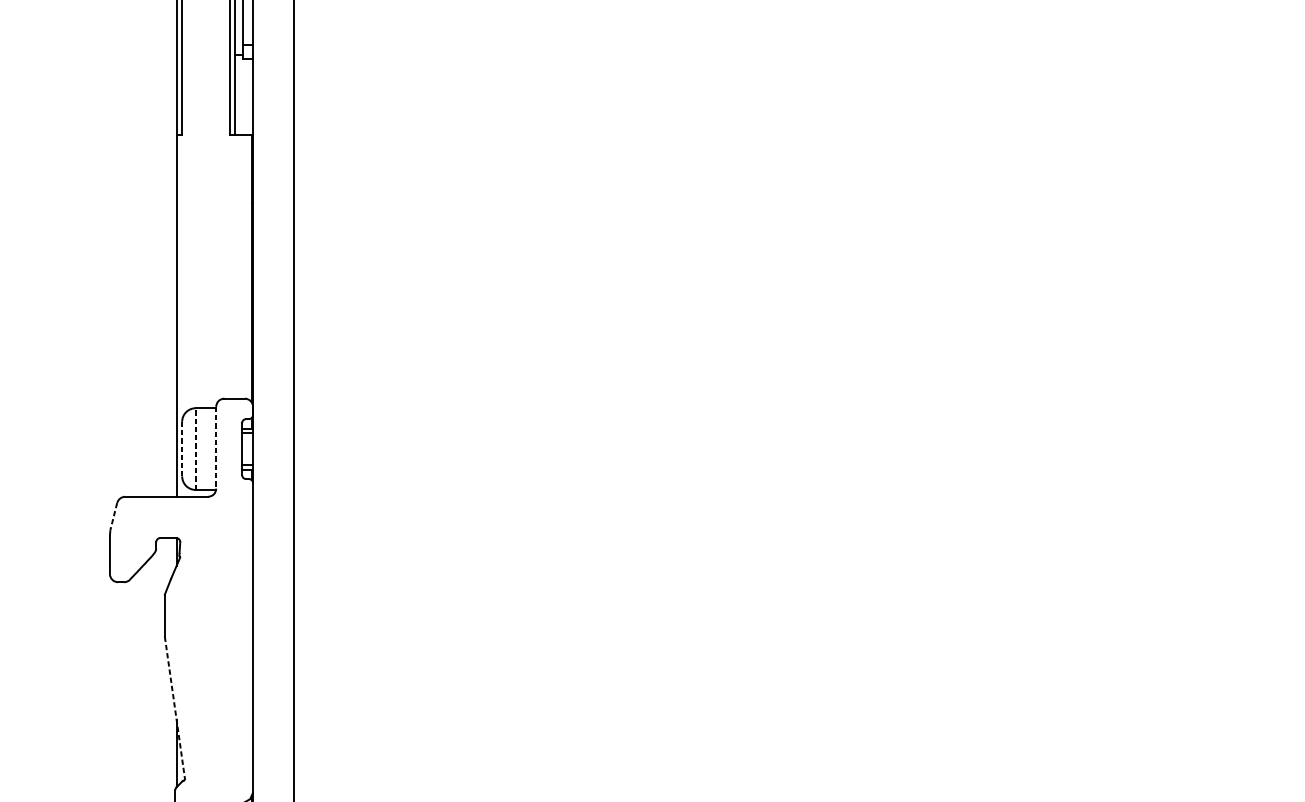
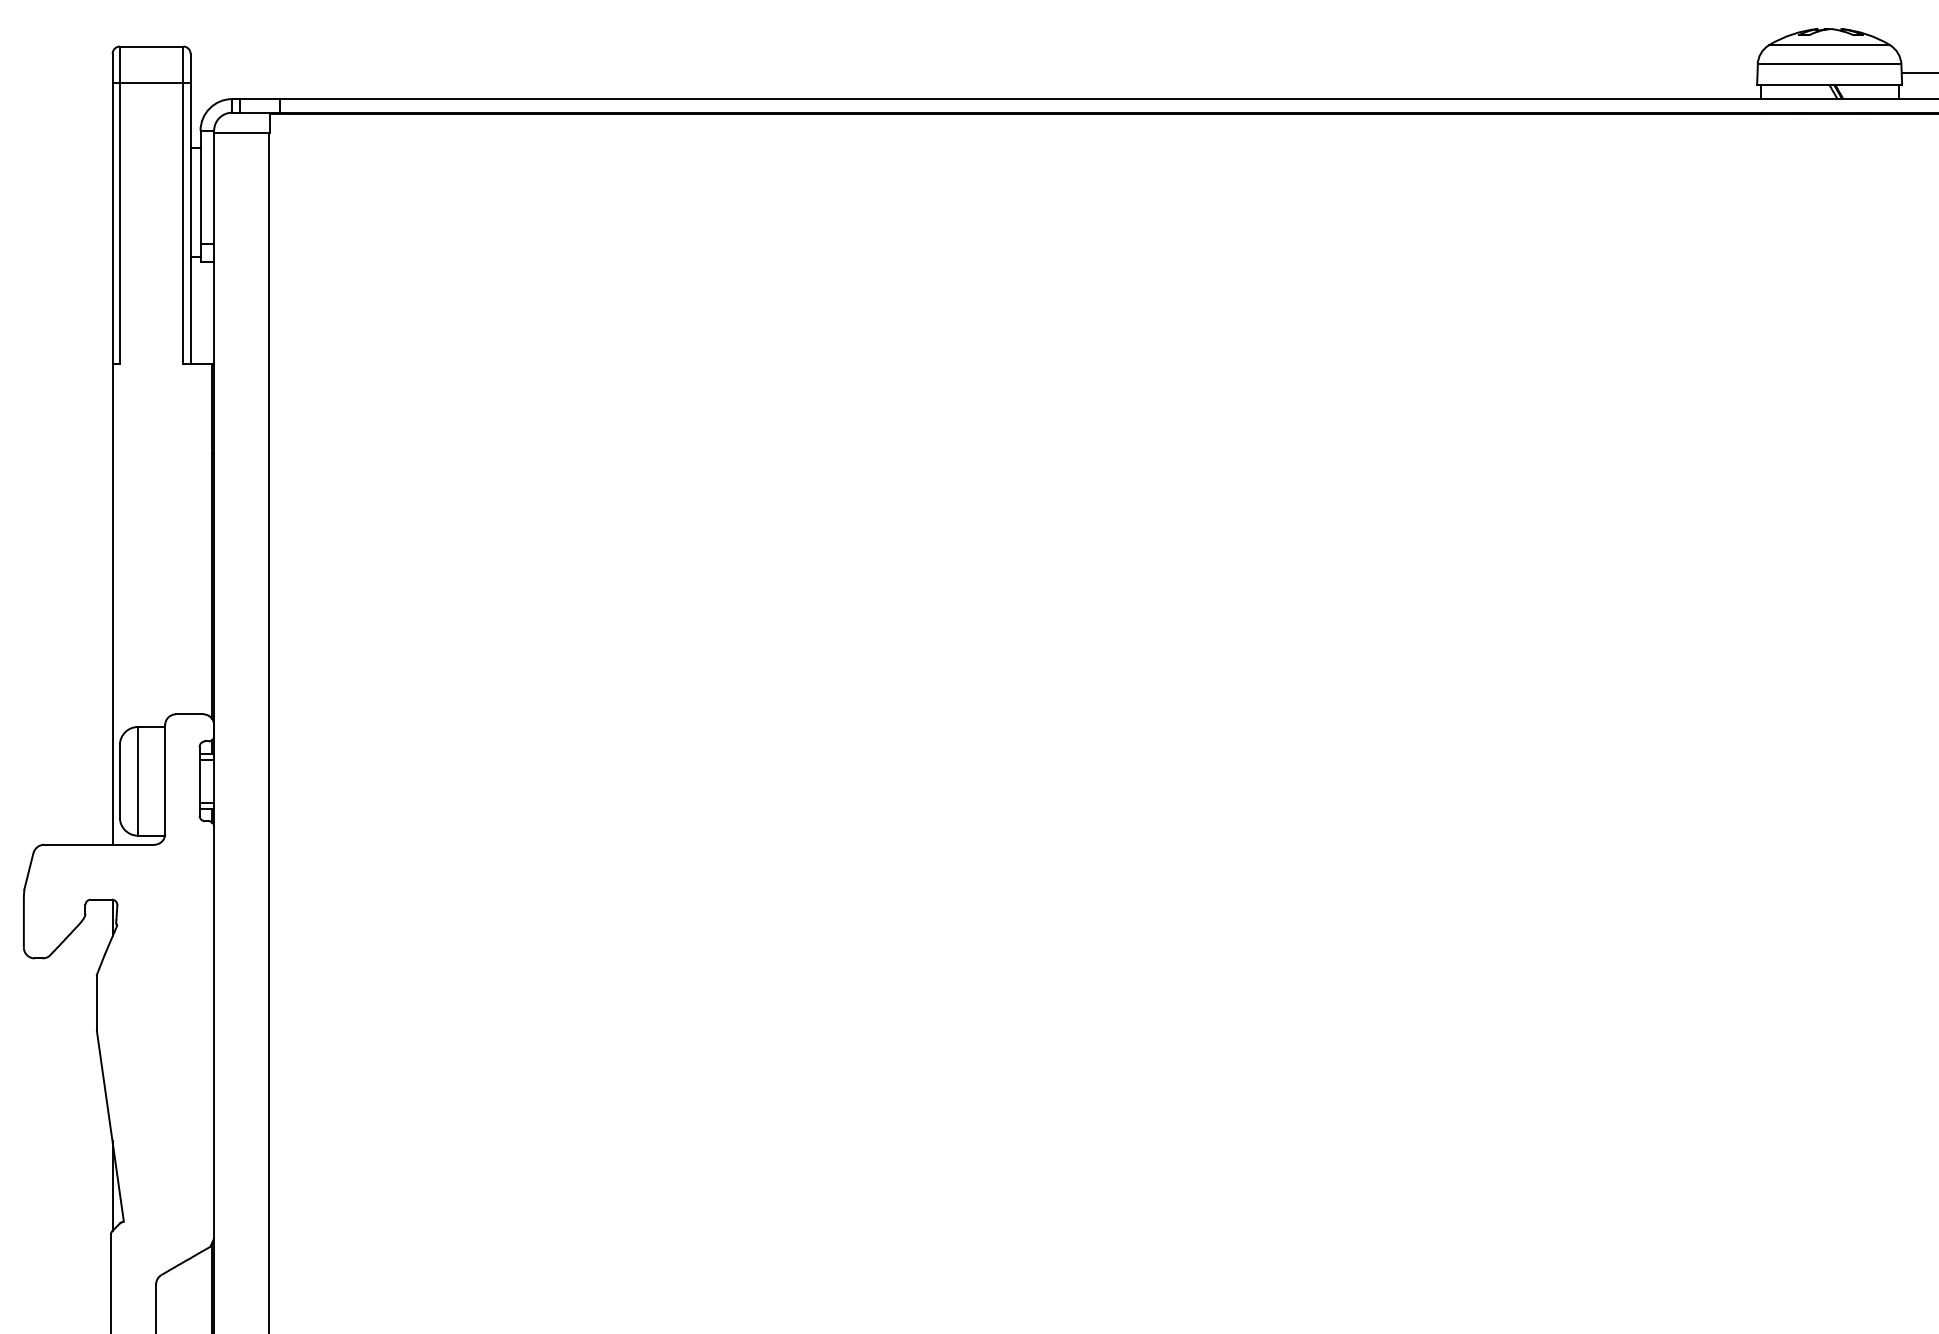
line: (196, 448) -> (138, 780), dashed -> solid
line: (216, 448) -> (165, 780), dashed -> solid
line: (181, 449) -> (119, 781), dashed -> solid
line: (113, 516) -> (28, 871), dashed -> solid
line: (175, 708) -> (110, 1126), dashed -> solid

